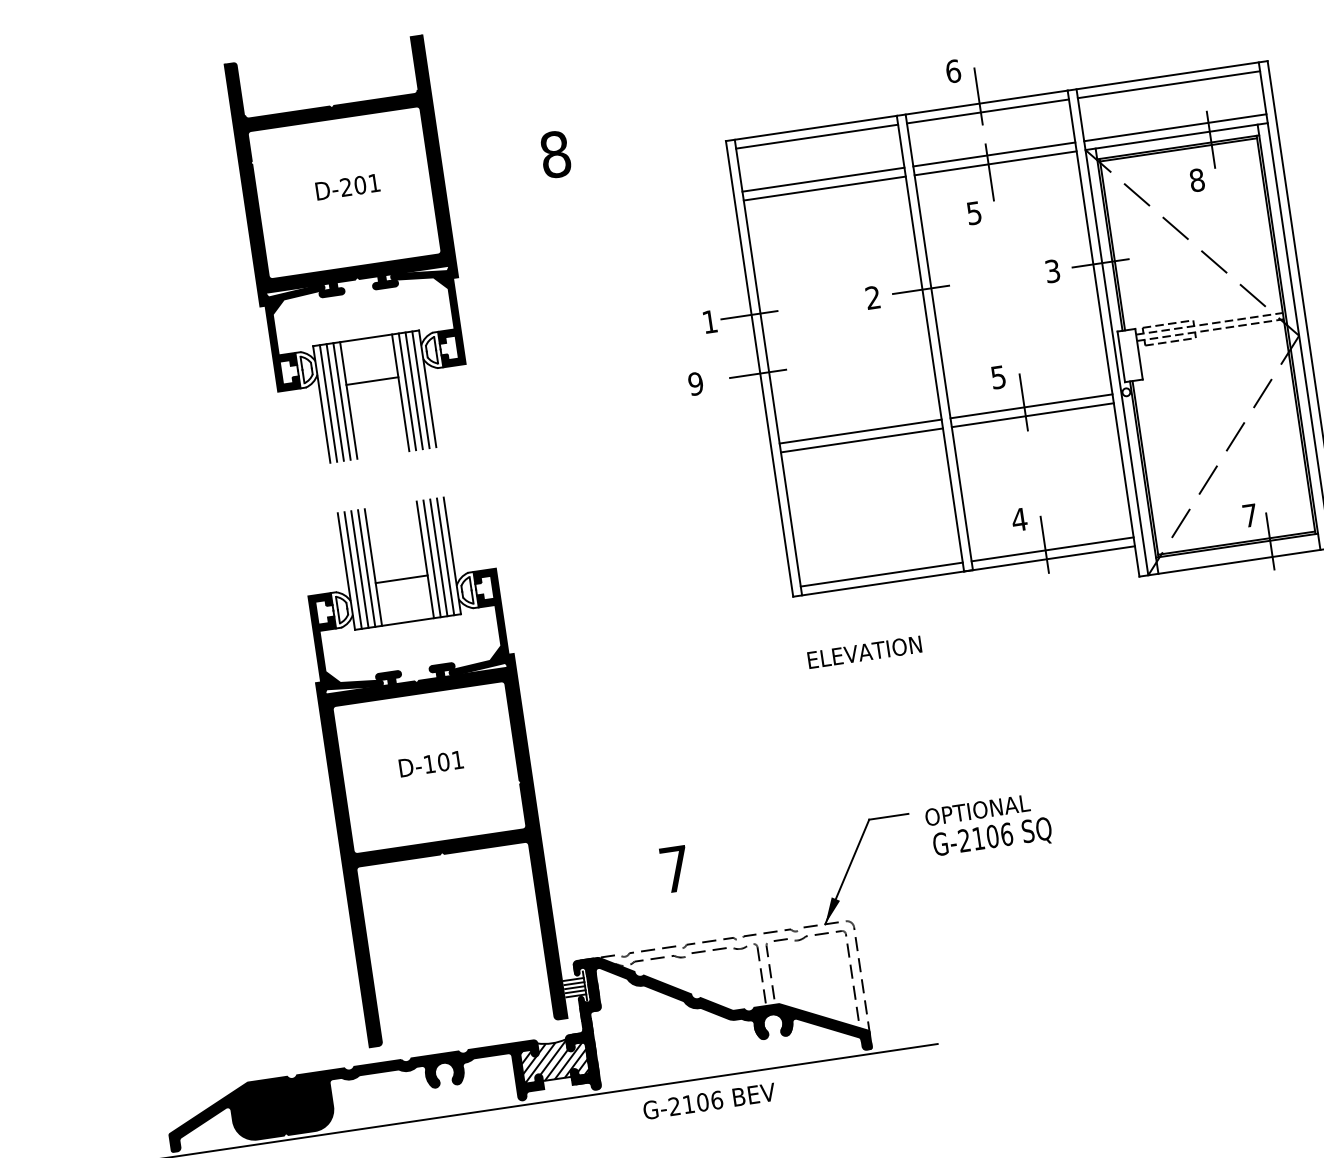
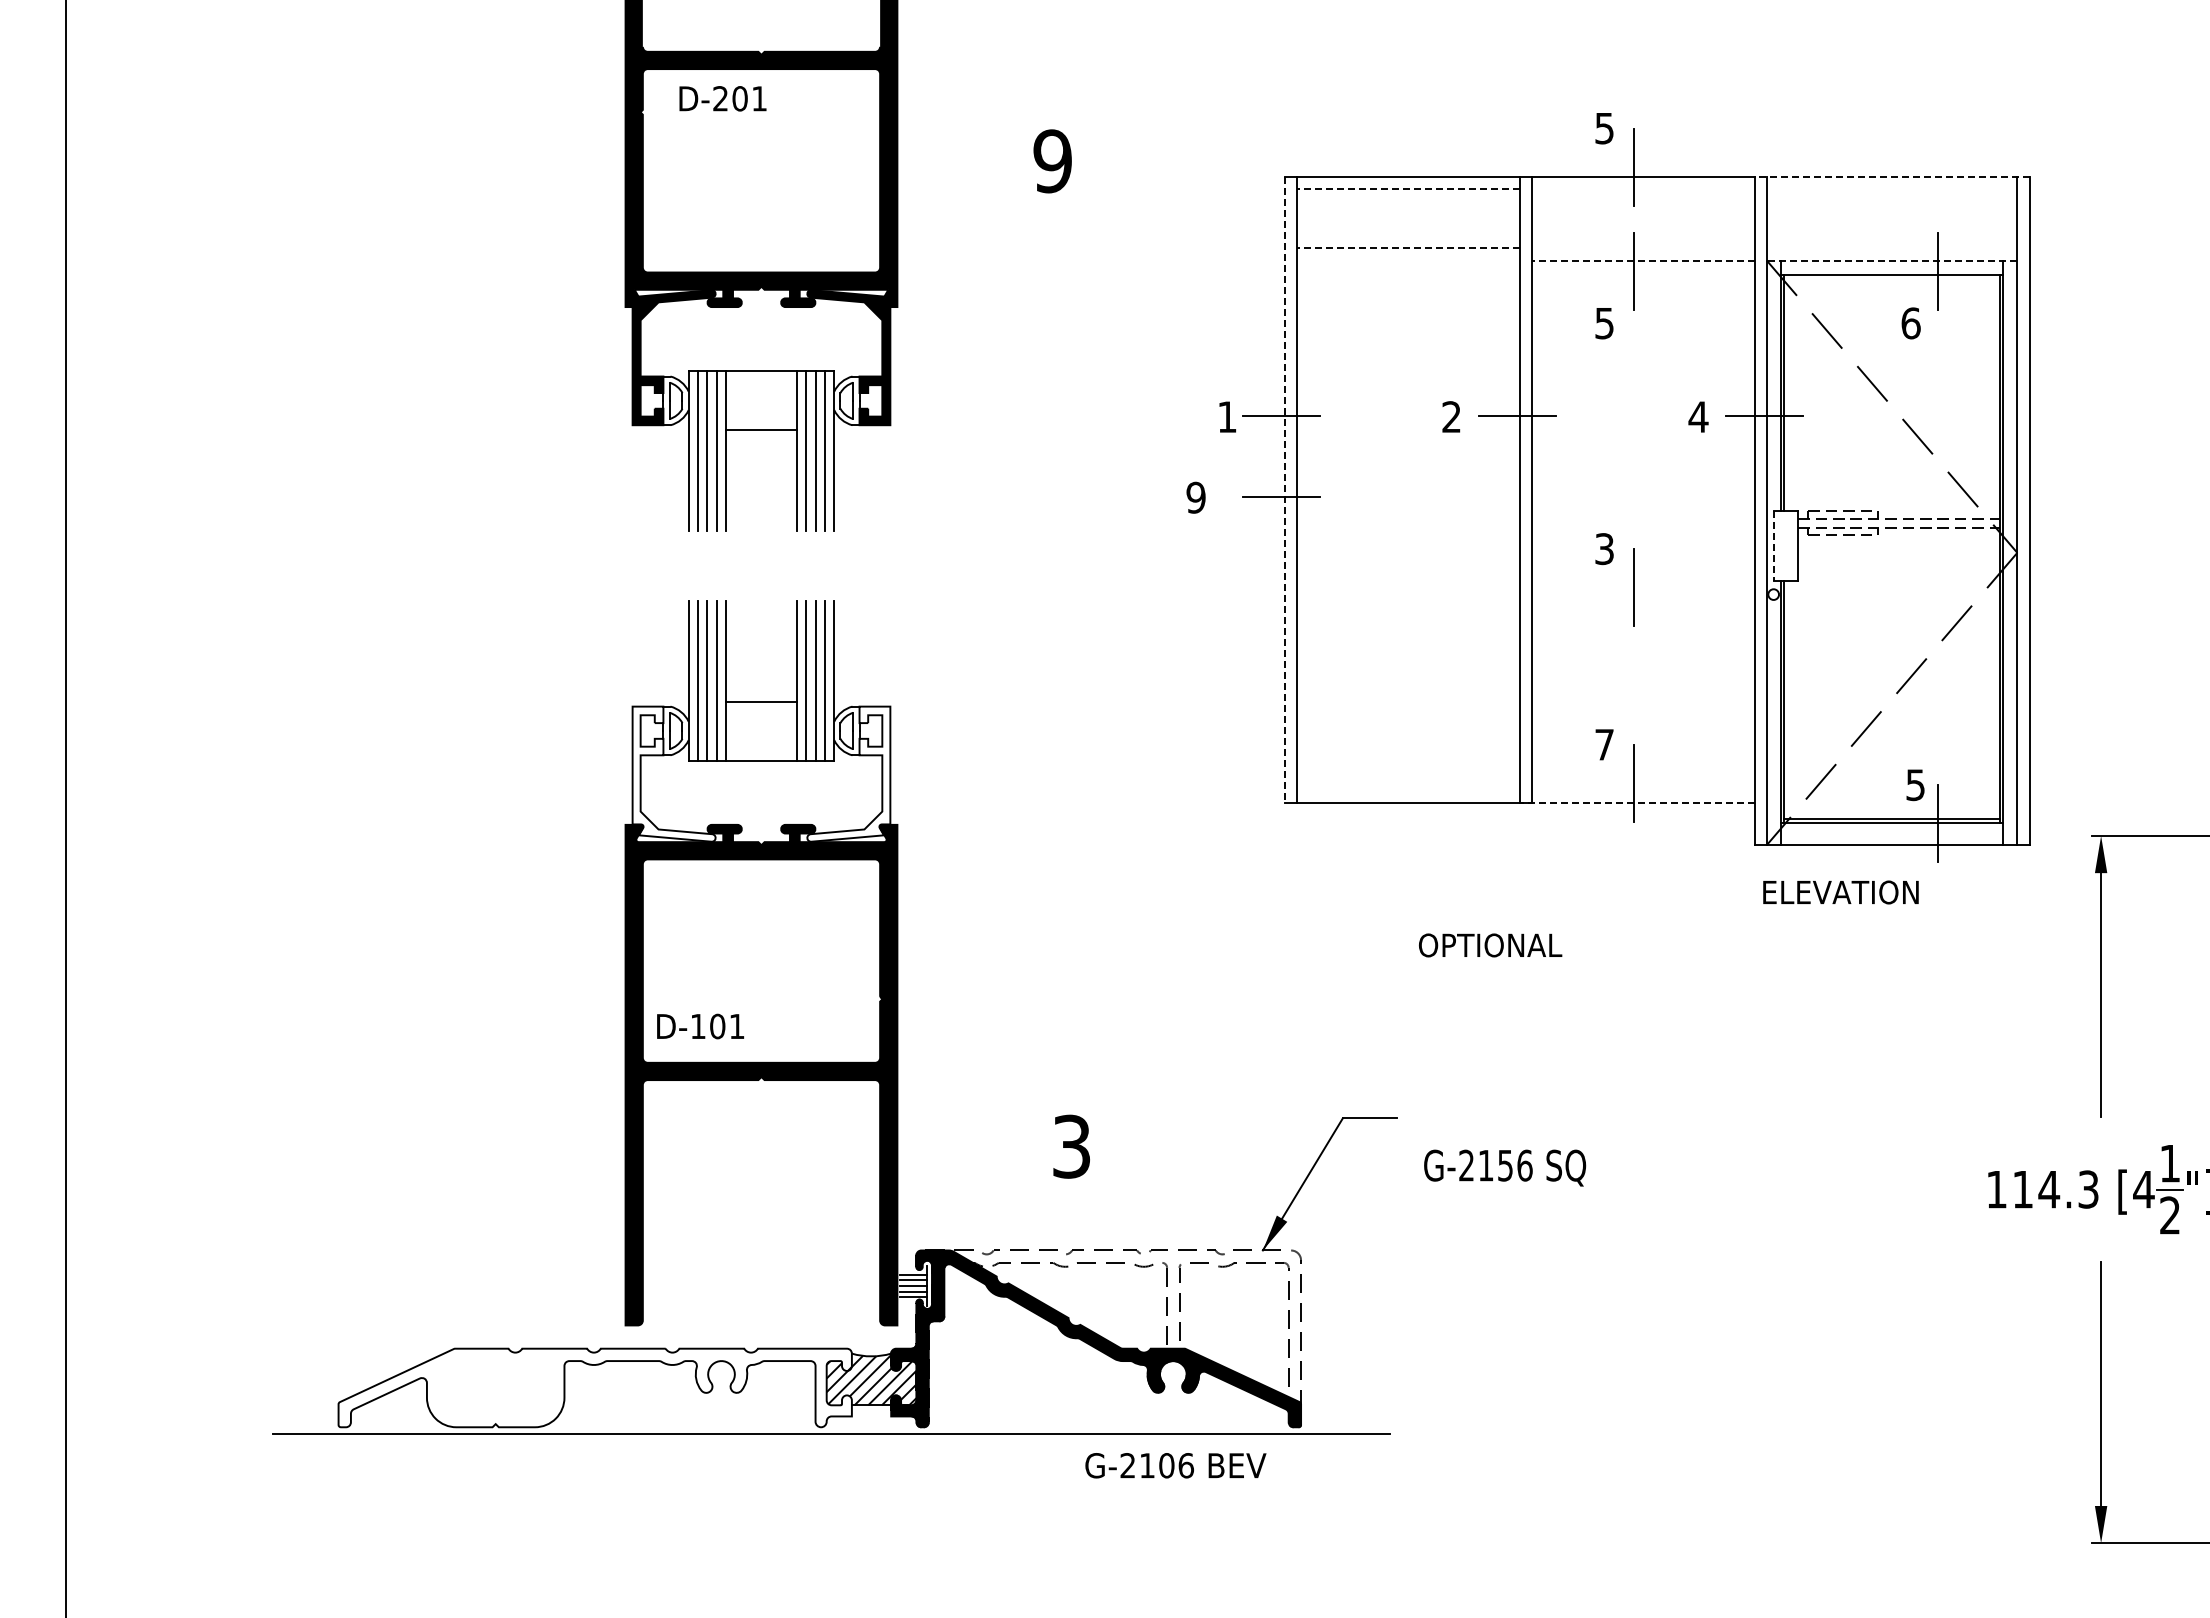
text: (953, 71) -> (1604, 128), 6 -> 5
line: (1167, 76) -> (1891, 177), solid -> dashed
line: (1168, 84) -> (1891, 189), removed
line: (987, 111) -> (1642, 189), removed
line: (1174, 127) -> (1891, 248), removed
line: (816, 136) -> (1407, 189), solid -> dashed
line: (1176, 136) -> (1891, 260), solid -> dashed
line: (1178, 149) -> (1891, 278), removed
text: (555, 154) -> (1052, 161), 8 -> 9
line: (993, 154) -> (1642, 248), removed
line: (995, 163) -> (1642, 260), solid -> dashed
line: (822, 179) -> (1407, 248), solid -> dashed
text: (1196, 180) -> (1910, 323), 8 -> 6
text: (347, 186) -> (722, 98), moved
line: (824, 188) -> (1407, 260), removed
text: (1052, 271) -> (1698, 417), 3 -> 4
line: (1121, 356) -> (1773, 545), solid -> dashed
line: (759, 369) -> (1284, 490), solid -> dashed
text: (998, 376) -> (1604, 548), 5 -> 3
line: (1030, 406) -> (1642, 594), removed
line: (1032, 415) -> (1642, 606), removed
line: (860, 431) -> (1407, 594), removed
line: (861, 440) -> (1407, 606), removed
text: (1250, 515) -> (1915, 785), 7 -> 5
text: (1019, 519) -> (1604, 744), 4 -> 7
line: (1052, 549) -> (1642, 791), removed
line: (1049, 559) -> (1636, 803), solid -> dashed
line: (881, 574) -> (1407, 791), removed
fill: (472, 621) -> (848, 773), removed
fill: (345, 640) -> (673, 773), removed
text: (864, 652) -> (1840, 892), moved
text: (431, 763) -> (700, 1026), moved
text: (977, 810) -> (1490, 945), moved
text: (992, 836) -> (1505, 1165), G-2106 -> G-2156
text: (674, 869) -> (1071, 1146), 7 -> 3
fill: (353, 1095) -> (594, 1387), removed
text: (709, 1101) -> (1175, 1465), moved

